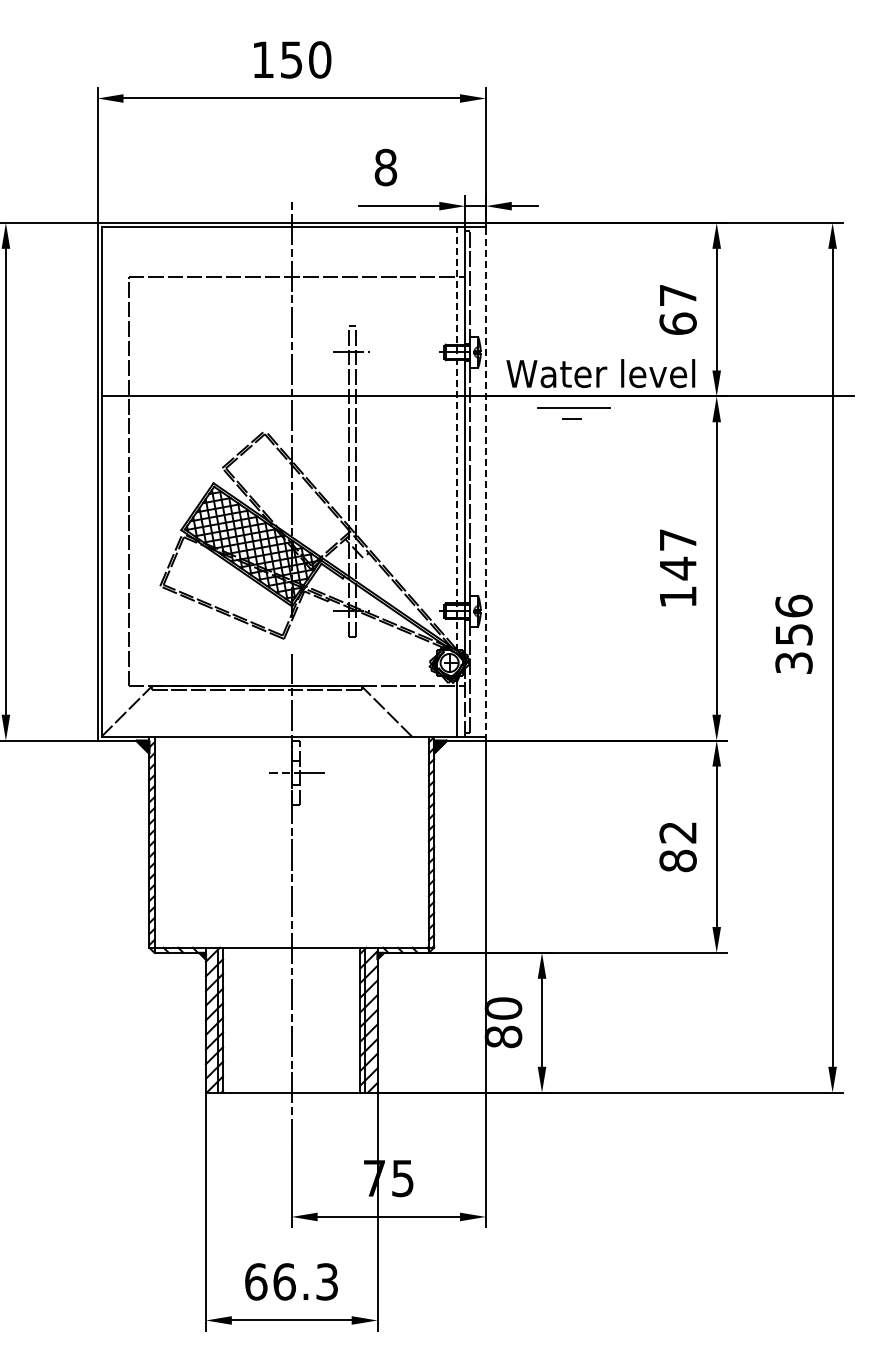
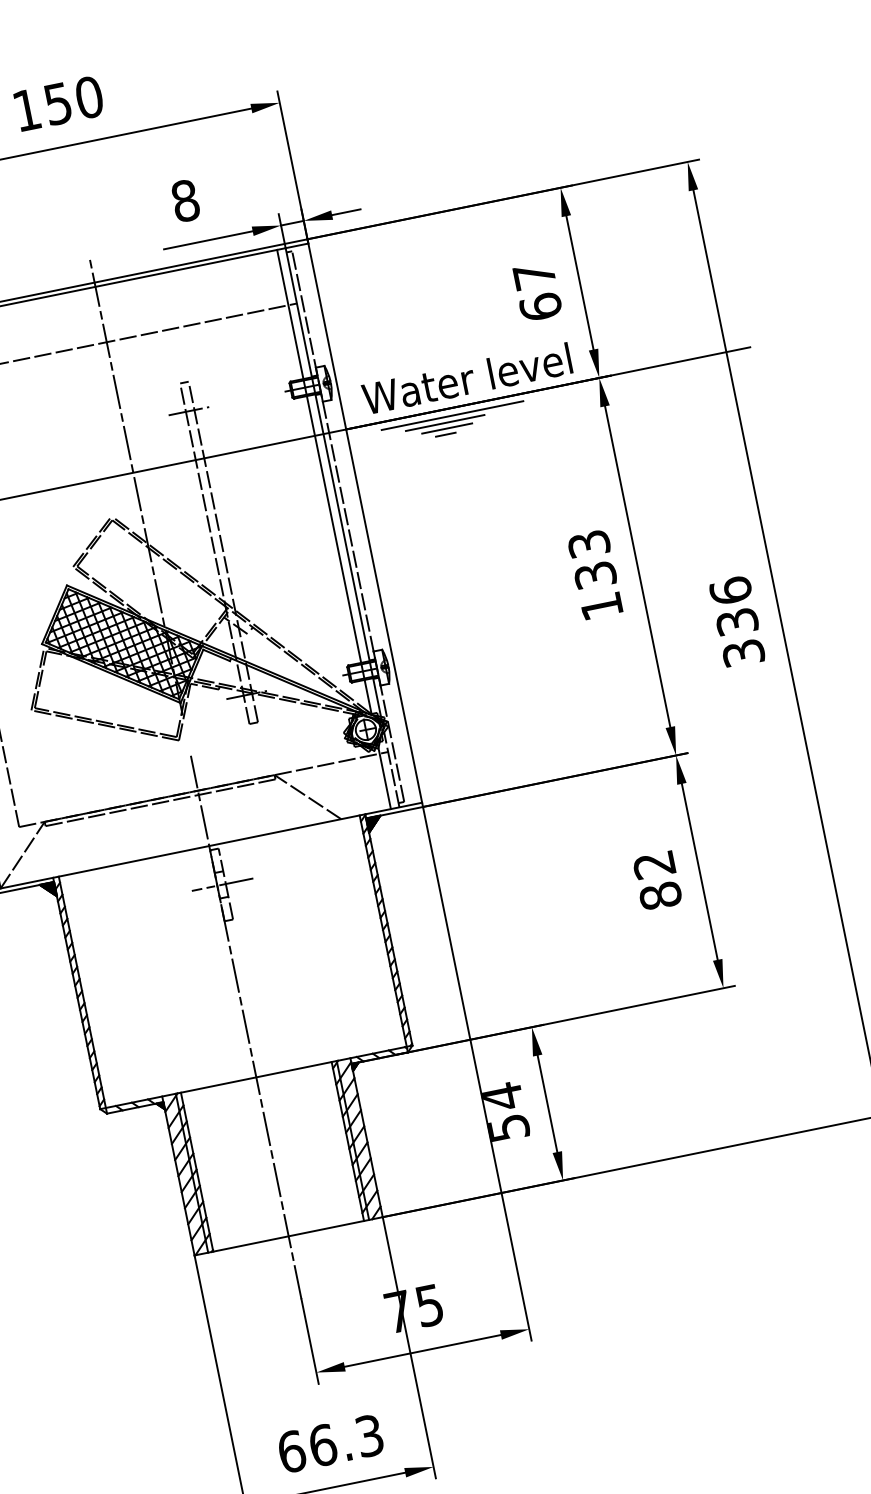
line: (580, 403) -> (451, 416), added
line: (574, 413) -> (447, 428), added
line: (457, 438) -> (324, 481), dashed -> solid
line: (485, 481) -> (364, 522), dashed -> solid
text: (677, 554) -> (591, 560), 147 -> 133
text: (793, 634) -> (736, 621), 356 -> 336
text: (503, 1022) -> (505, 1112), 80 -> 54

